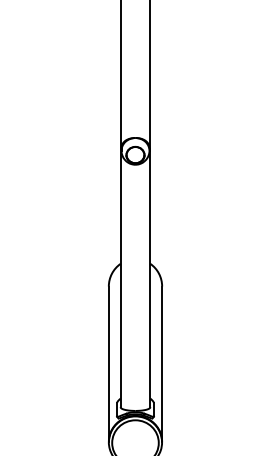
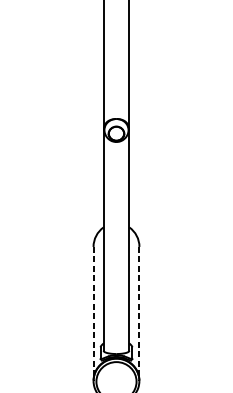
line: (108, 364) -> (93, 314), solid -> dashed
line: (162, 364) -> (139, 314), solid -> dashed

